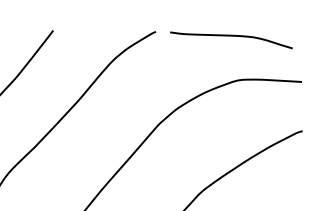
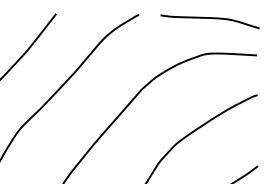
curve: (230, 36) -> (209, 18), moved

